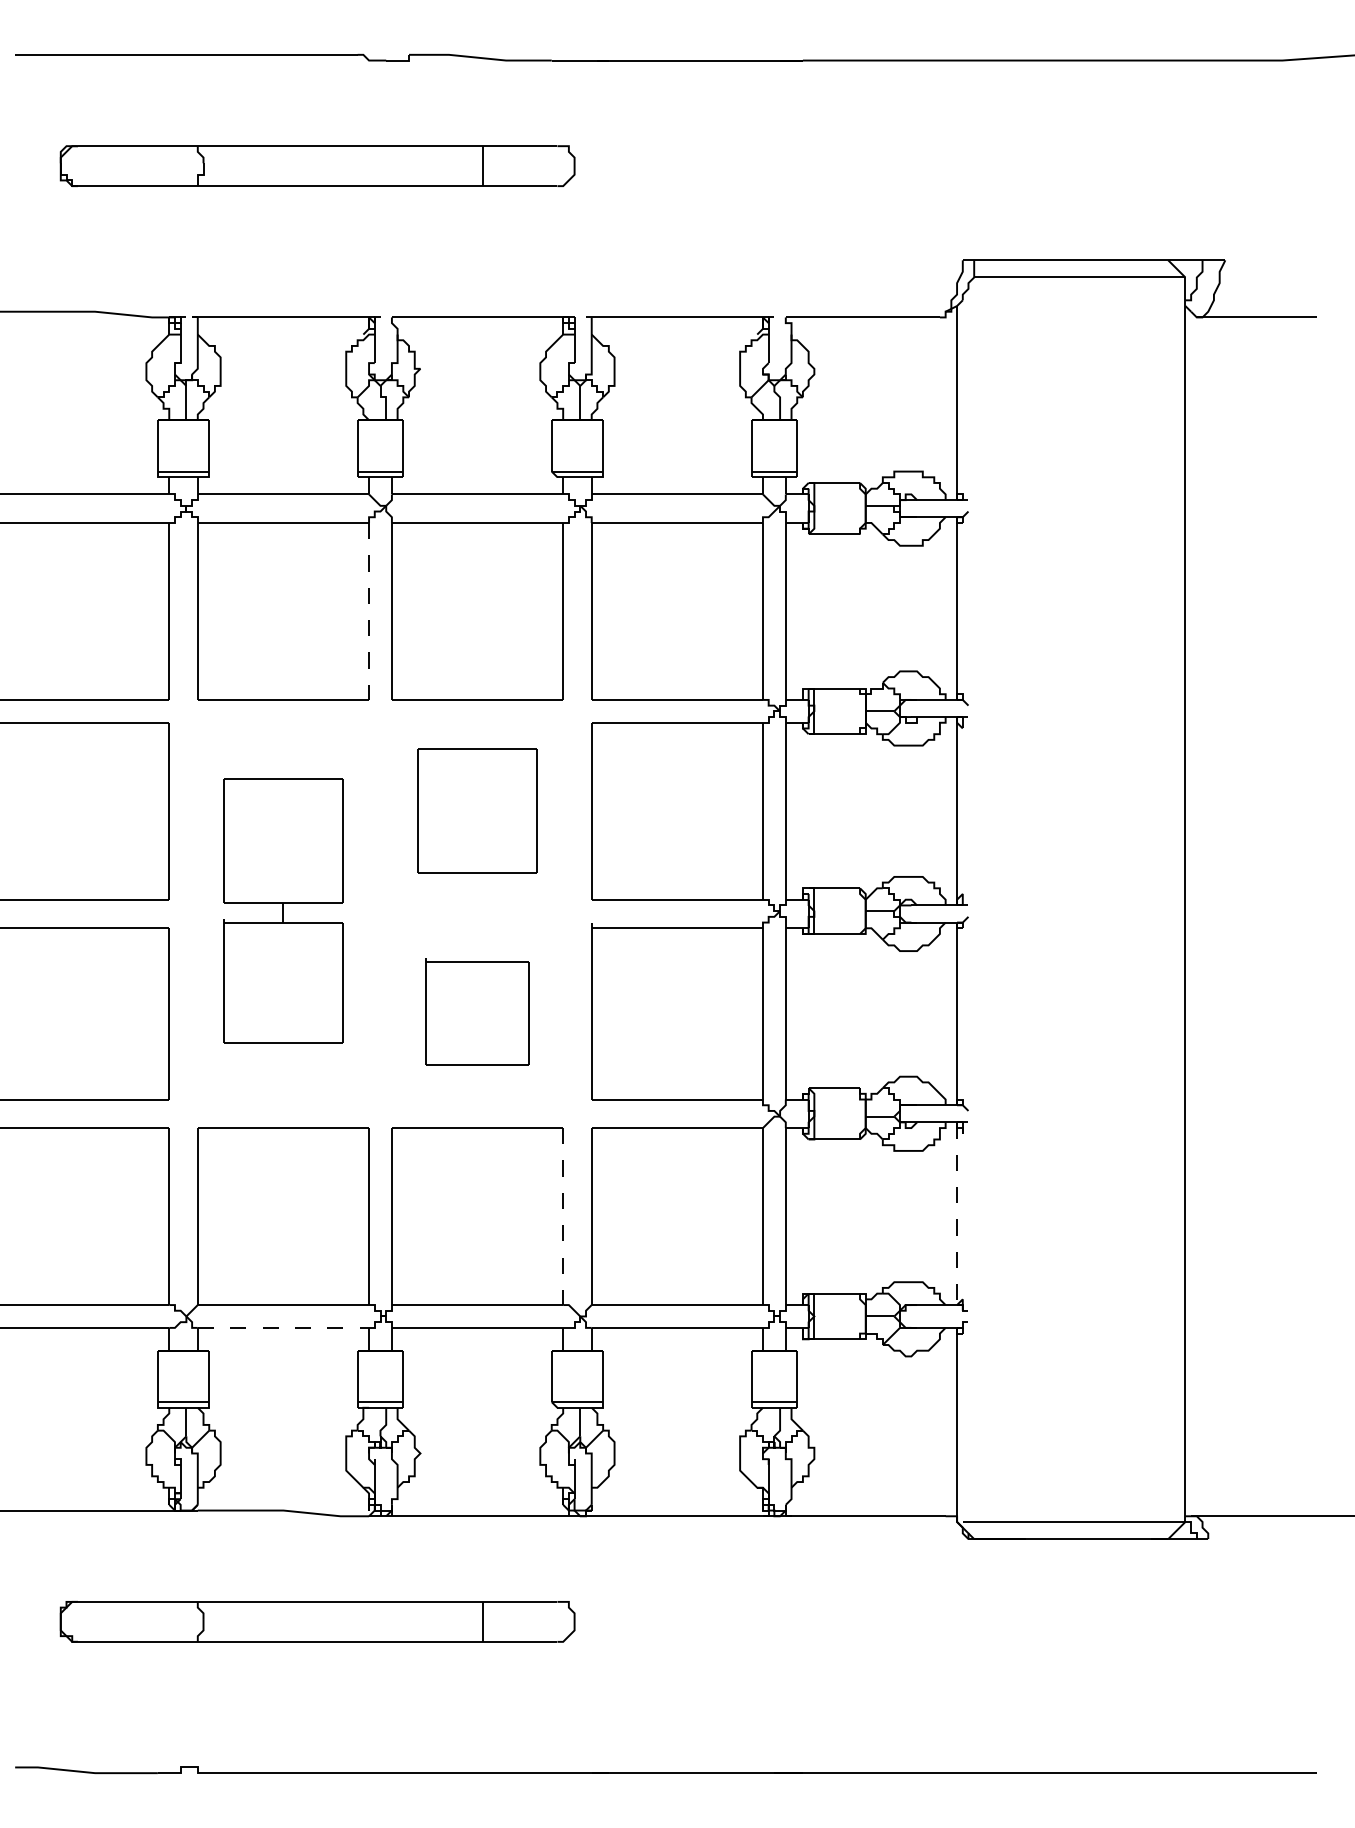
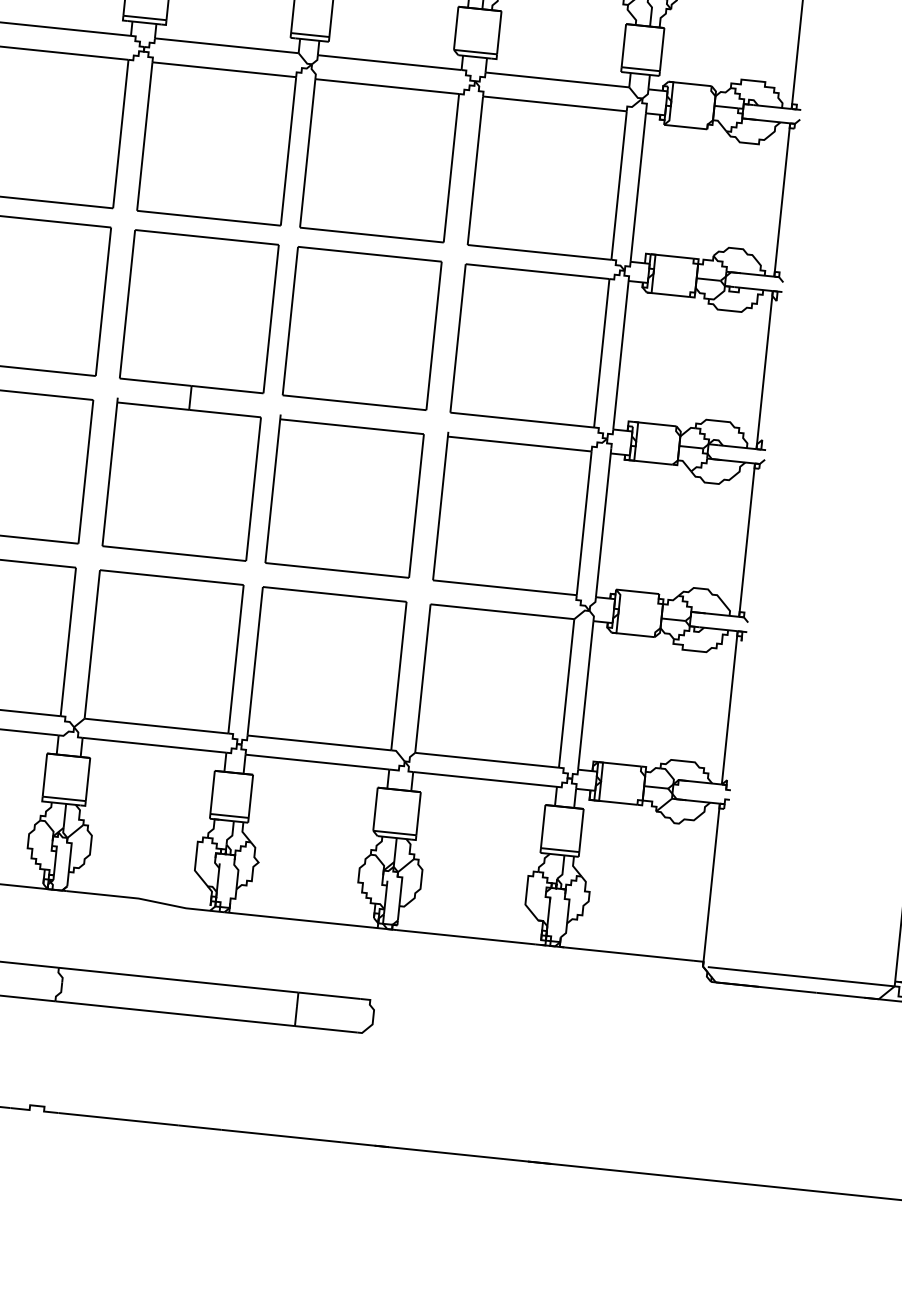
line: (369, 611) -> (288, 151), dashed -> solid
part: (477, 811) -> (362, 328), size x1.43
part: (283, 911) -> (190, 395), size x1.43
part: (477, 1011) -> (344, 496), size x1.67
line: (957, 1214) -> (730, 708), dashed -> solid
line: (563, 1217) -> (399, 676), dashed -> solid
line: (283, 1327) -> (154, 744), dashed -> solid

